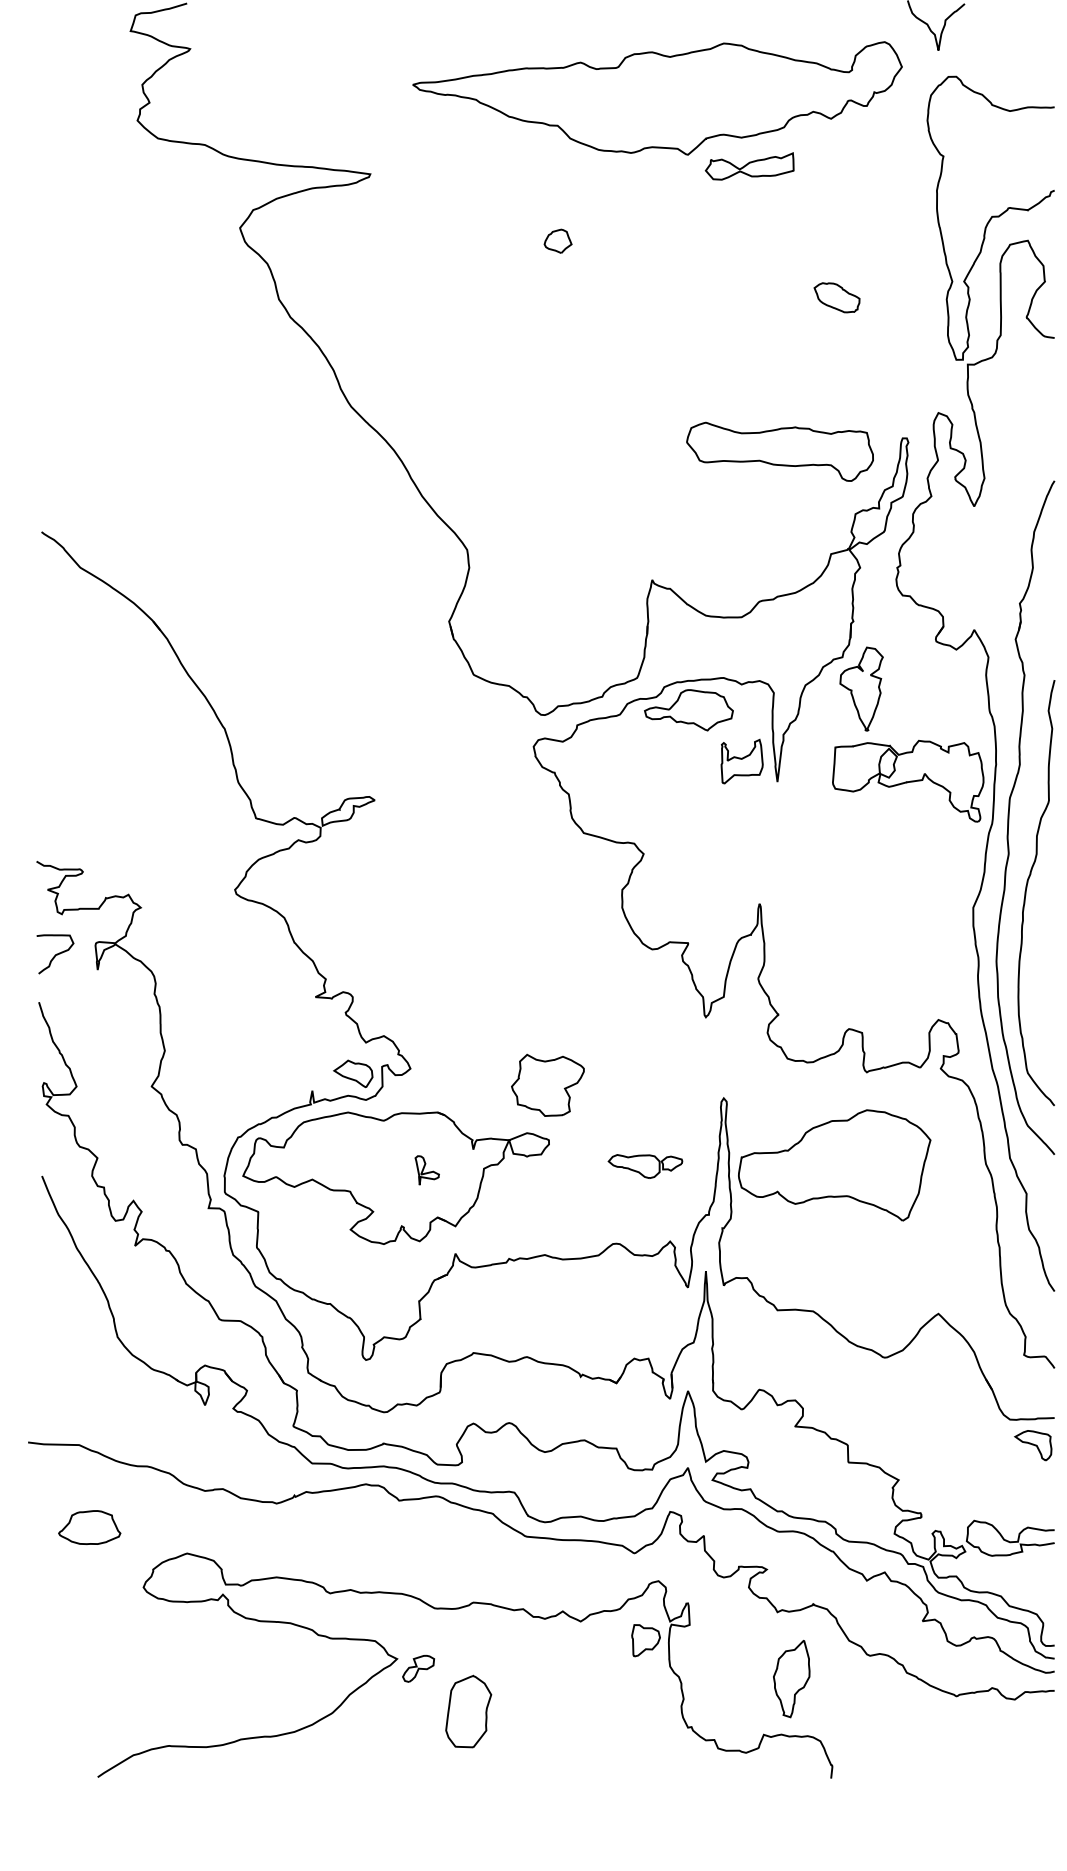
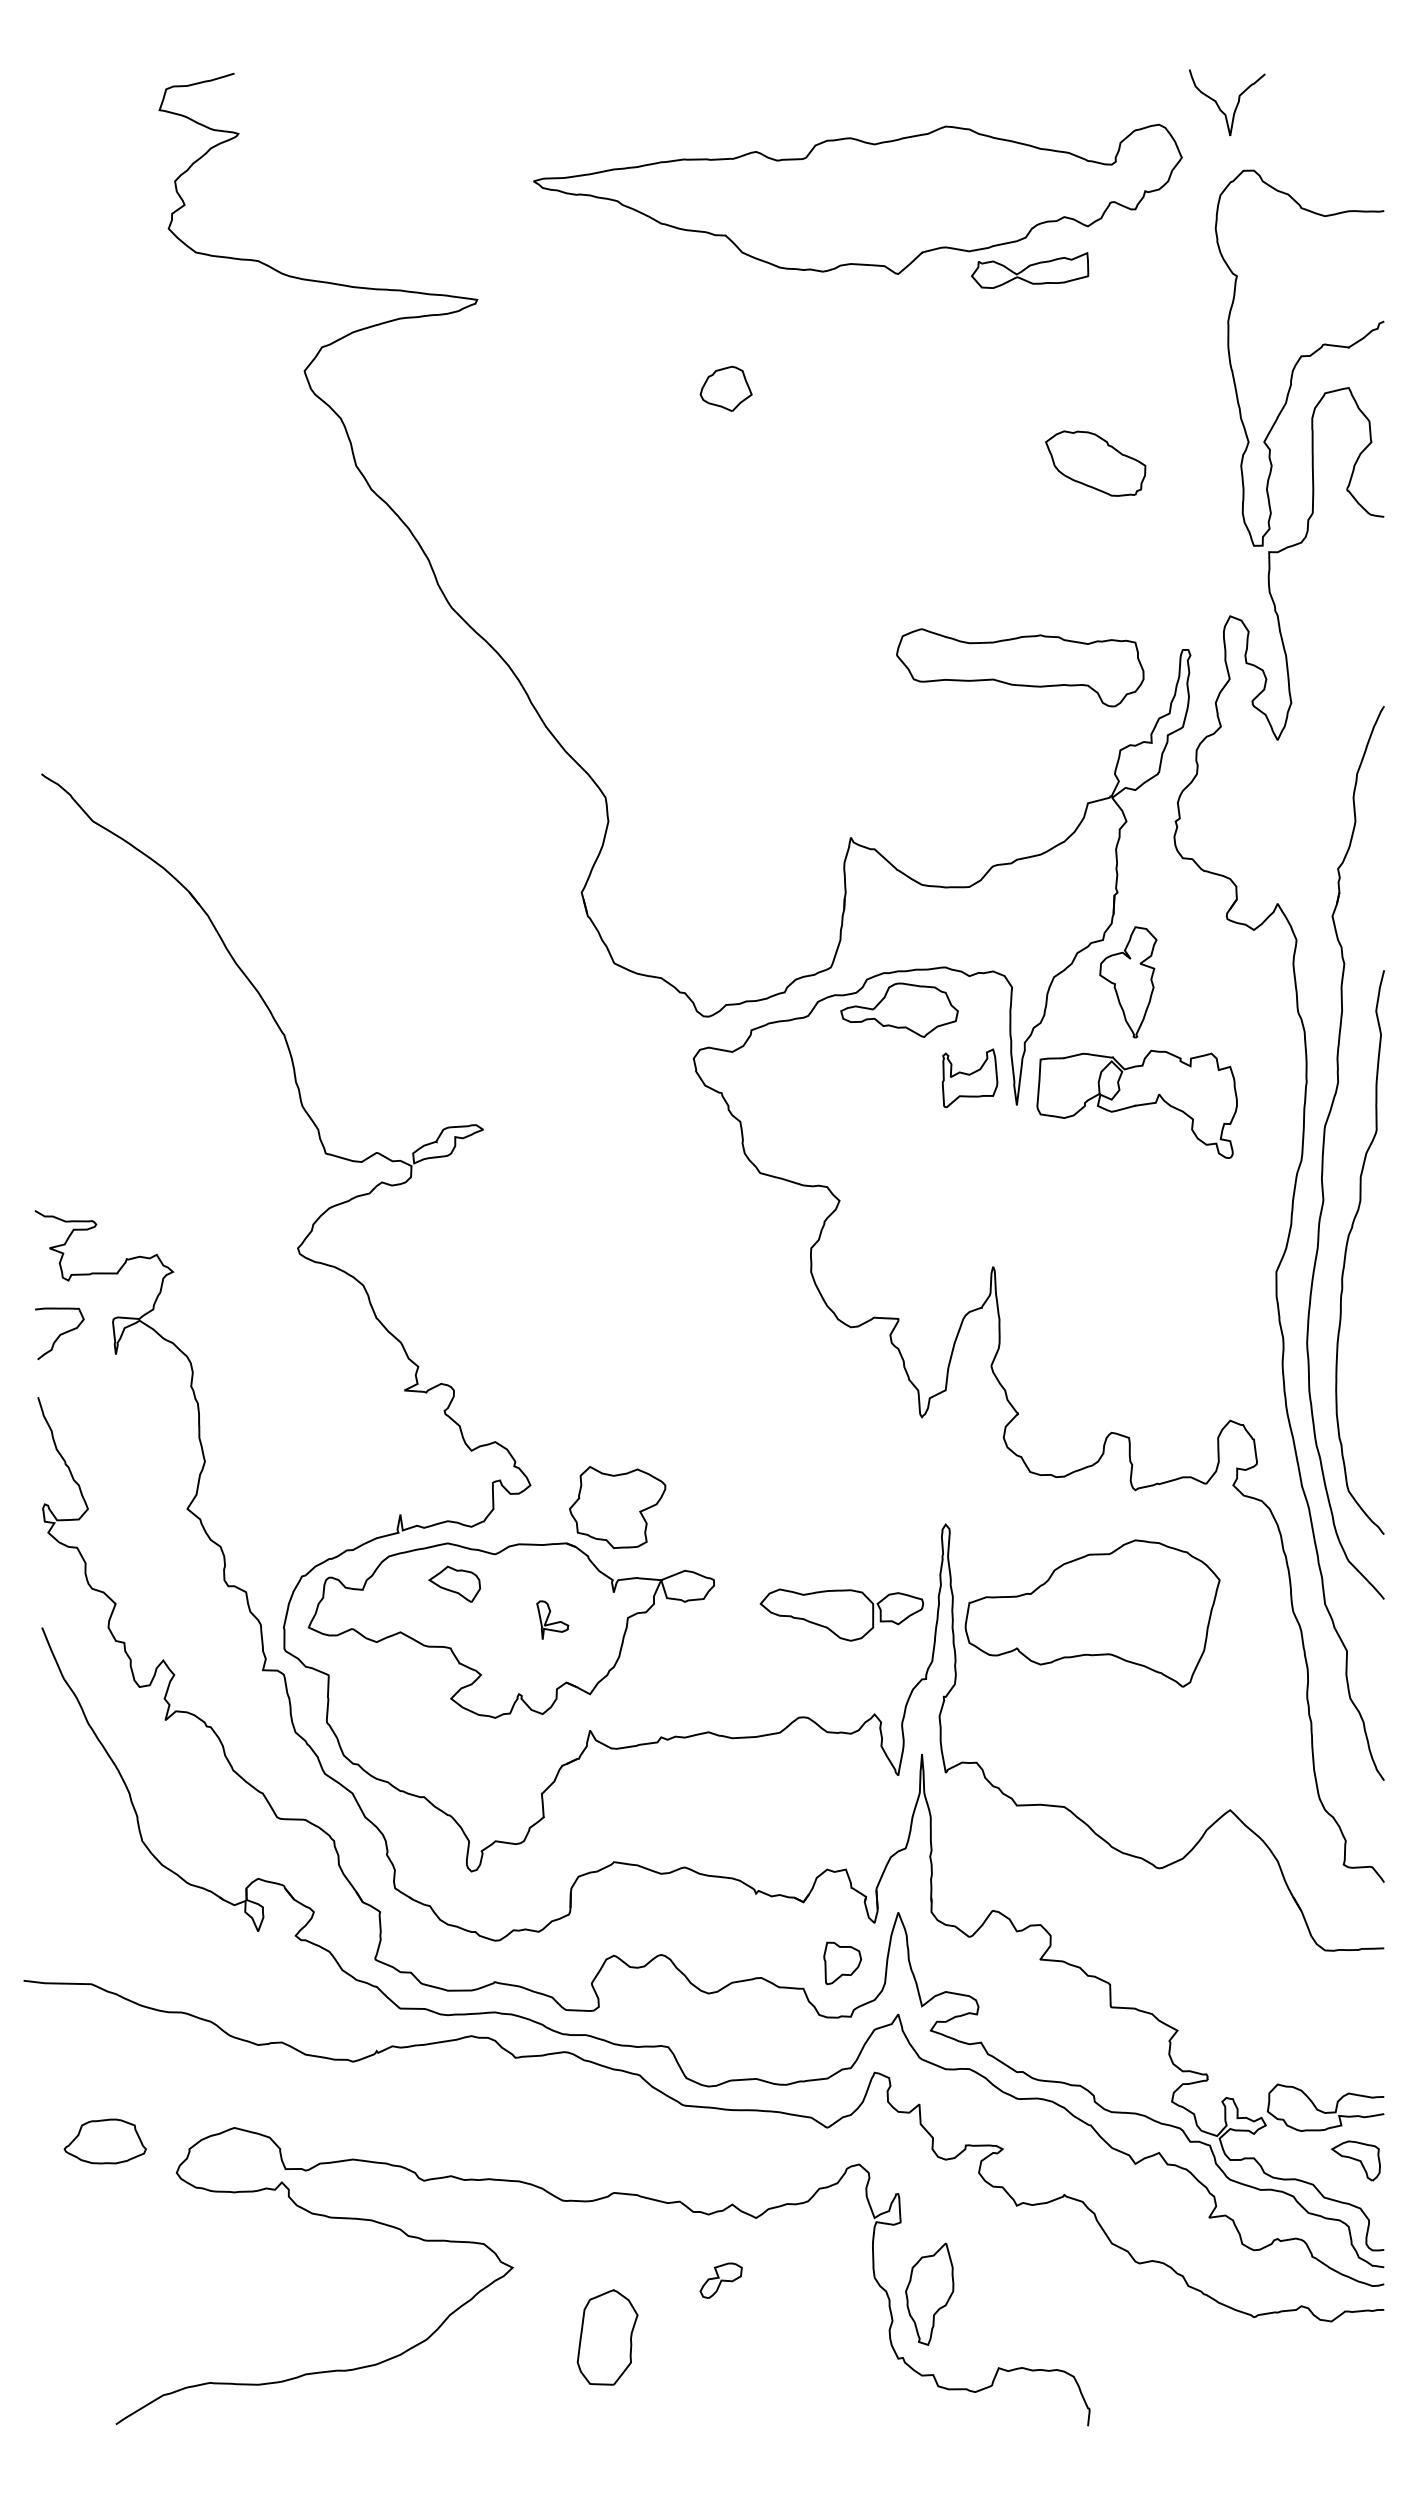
part: (750, 166) -> (1030, 270), moved
part: (557, 241) -> (725, 388), size x1.43
part: (836, 297) -> (1095, 463), size x1.67
part: (907, 780) -> (1136, 1103), moved
part: (353, 1073) -> (454, 1583), moved
part: (547, 1085) -> (617, 1507), moved
part: (645, 1166) -> (841, 1614), size x1.67
part: (1032, 1445) -> (1355, 2160), moved
part: (89, 1527) -> (104, 2141), moved
part: (645, 1640) -> (842, 1963), moved
part: (418, 1668) -> (720, 2280), moved
part: (791, 1678) -> (929, 2293), moved

